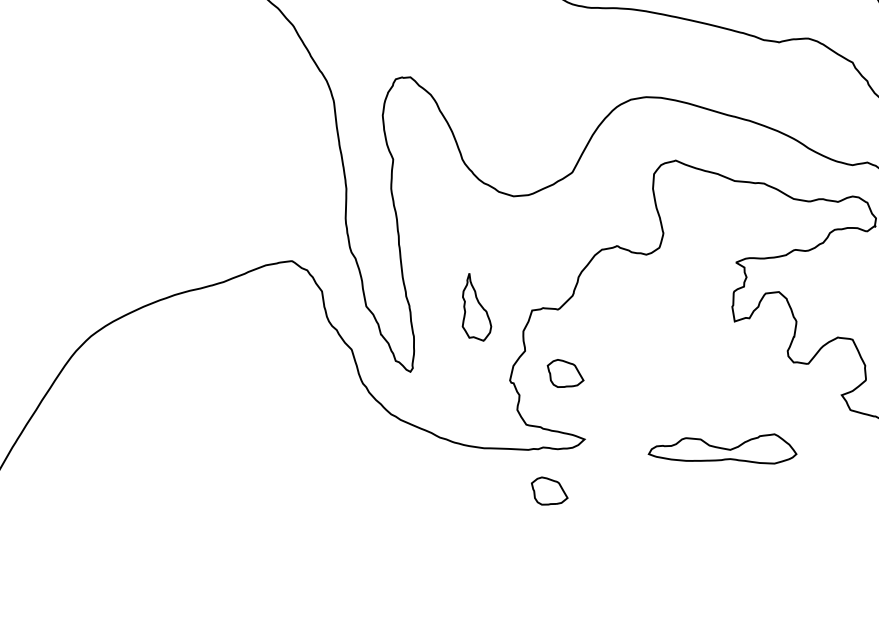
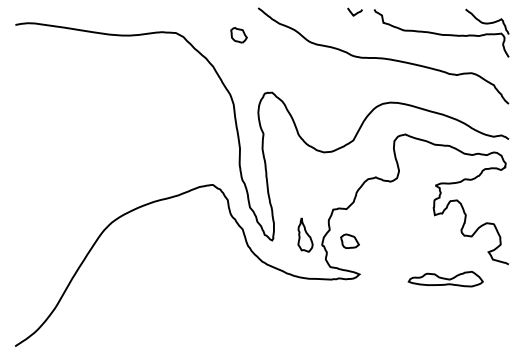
part: (476, 306) -> (305, 234), moved
part: (722, 447) -> (445, 278), moved
part: (548, 489) -> (341, 299), removed

